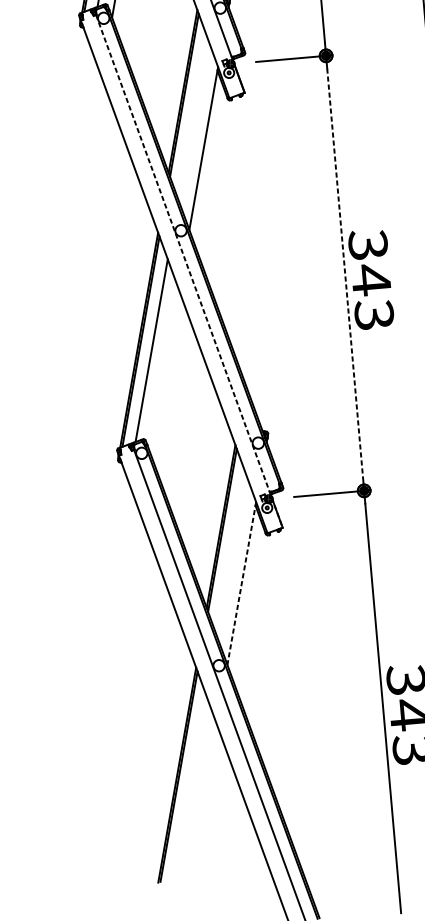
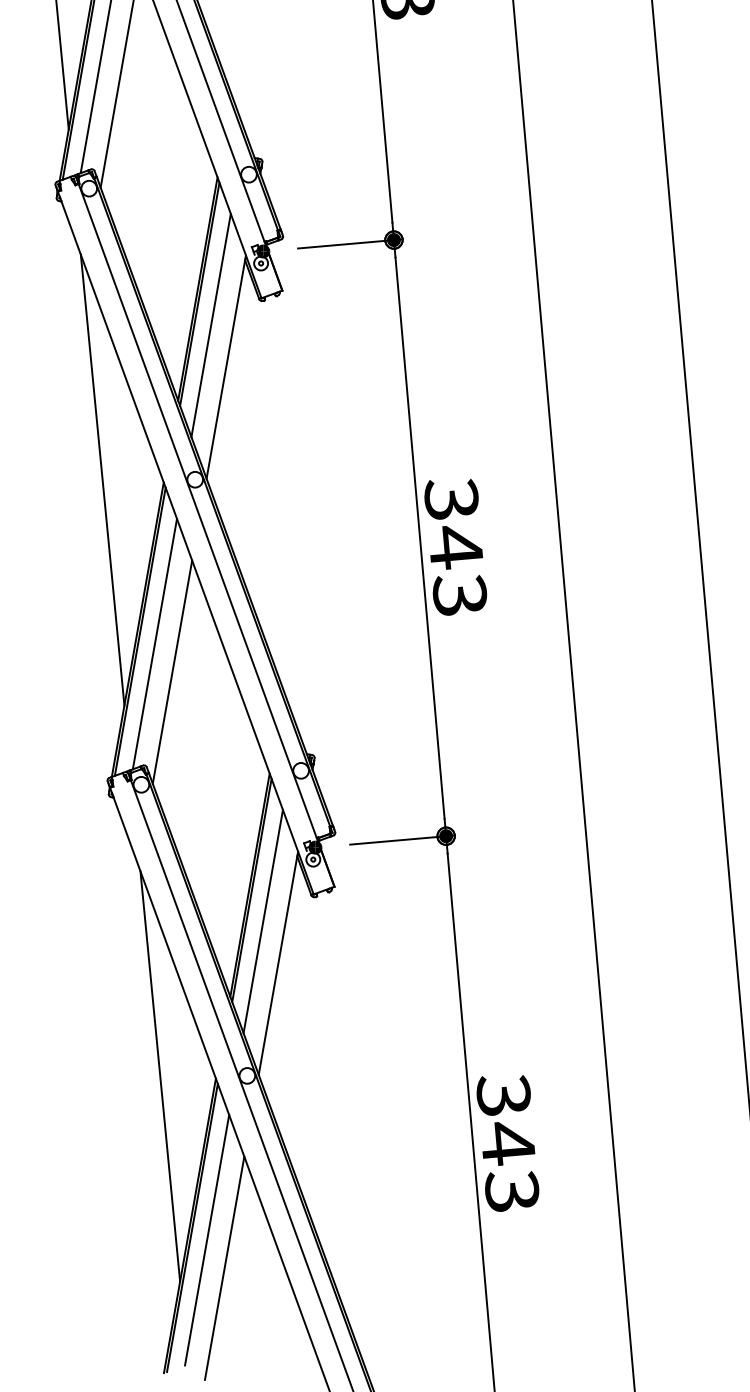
line: (192, 118) -> (210, 325), added
line: (113, 230) -> (102, 479), added
line: (189, 271) -> (206, 535), dashed -> solid
line: (345, 273) -> (420, 538), dashed -> solid
line: (164, 370) -> (172, 671), added
line: (230, 553) -> (262, 921), added
line: (241, 583) -> (278, 963), dashed -> solid
line: (155, 666) -> (160, 1076), added
line: (190, 785) -> (207, 1240), added
line: (202, 805) -> (224, 1267), added

